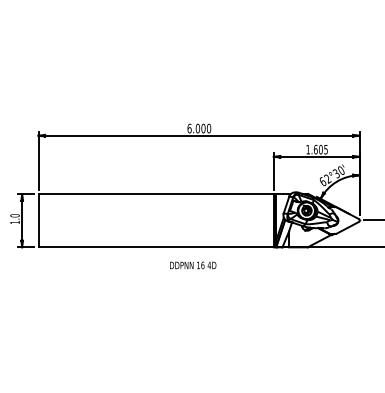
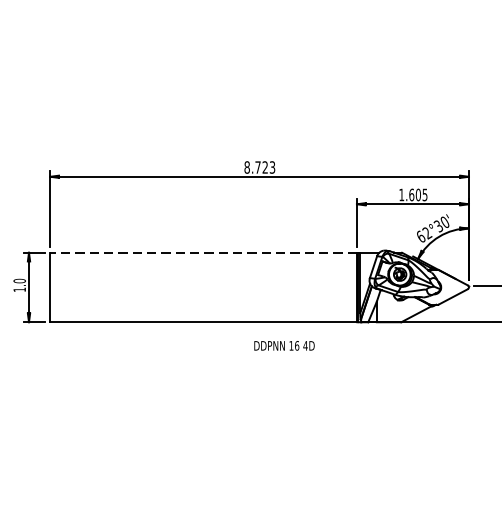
text: (199, 128) -> (260, 167), 6.000 -> 8.723
line: (156, 194) -> (204, 253), solid -> dashed
text: (193, 265) -> (284, 345), moved

